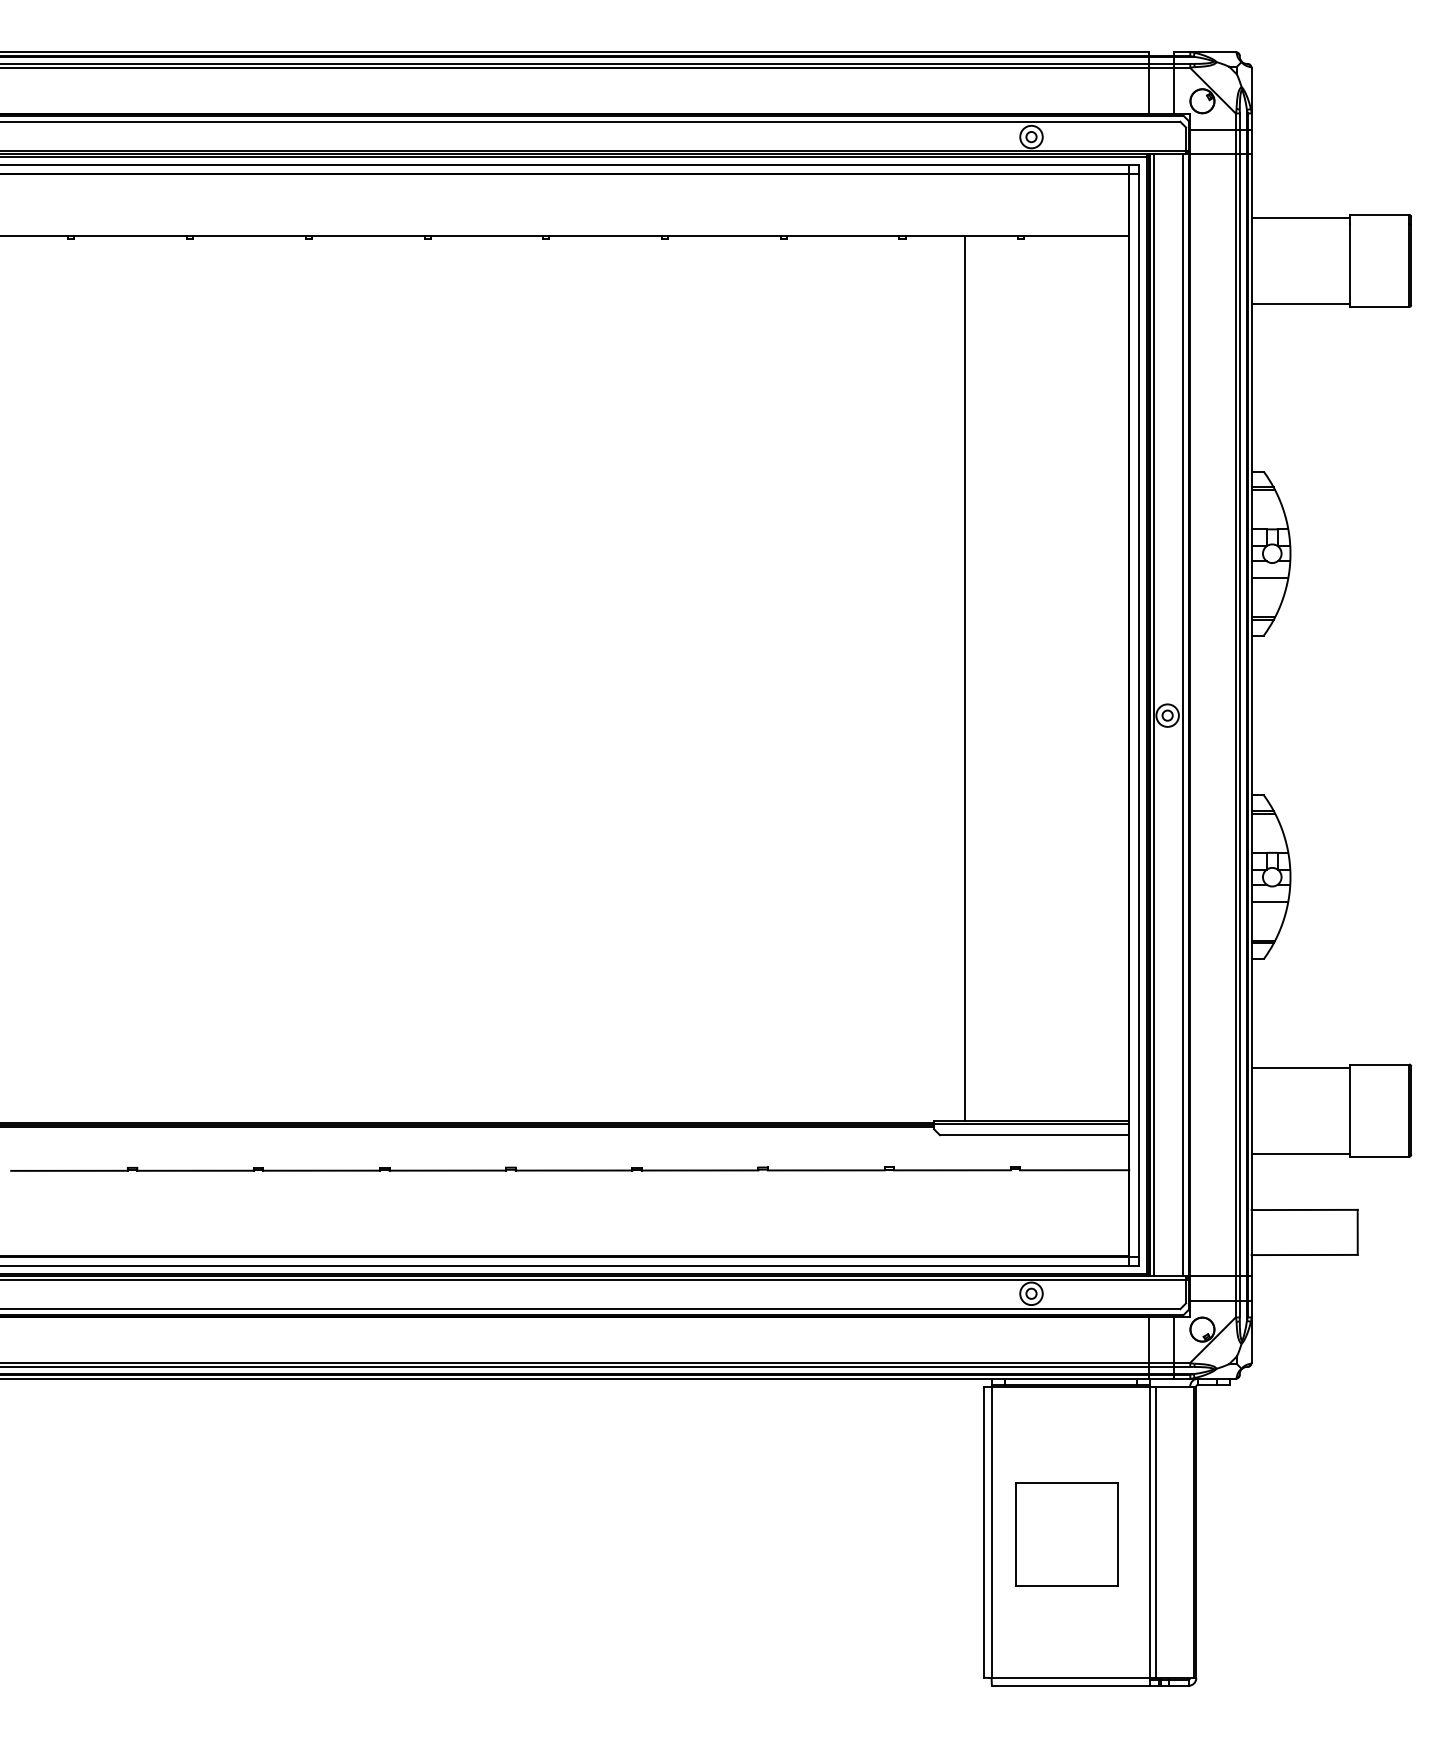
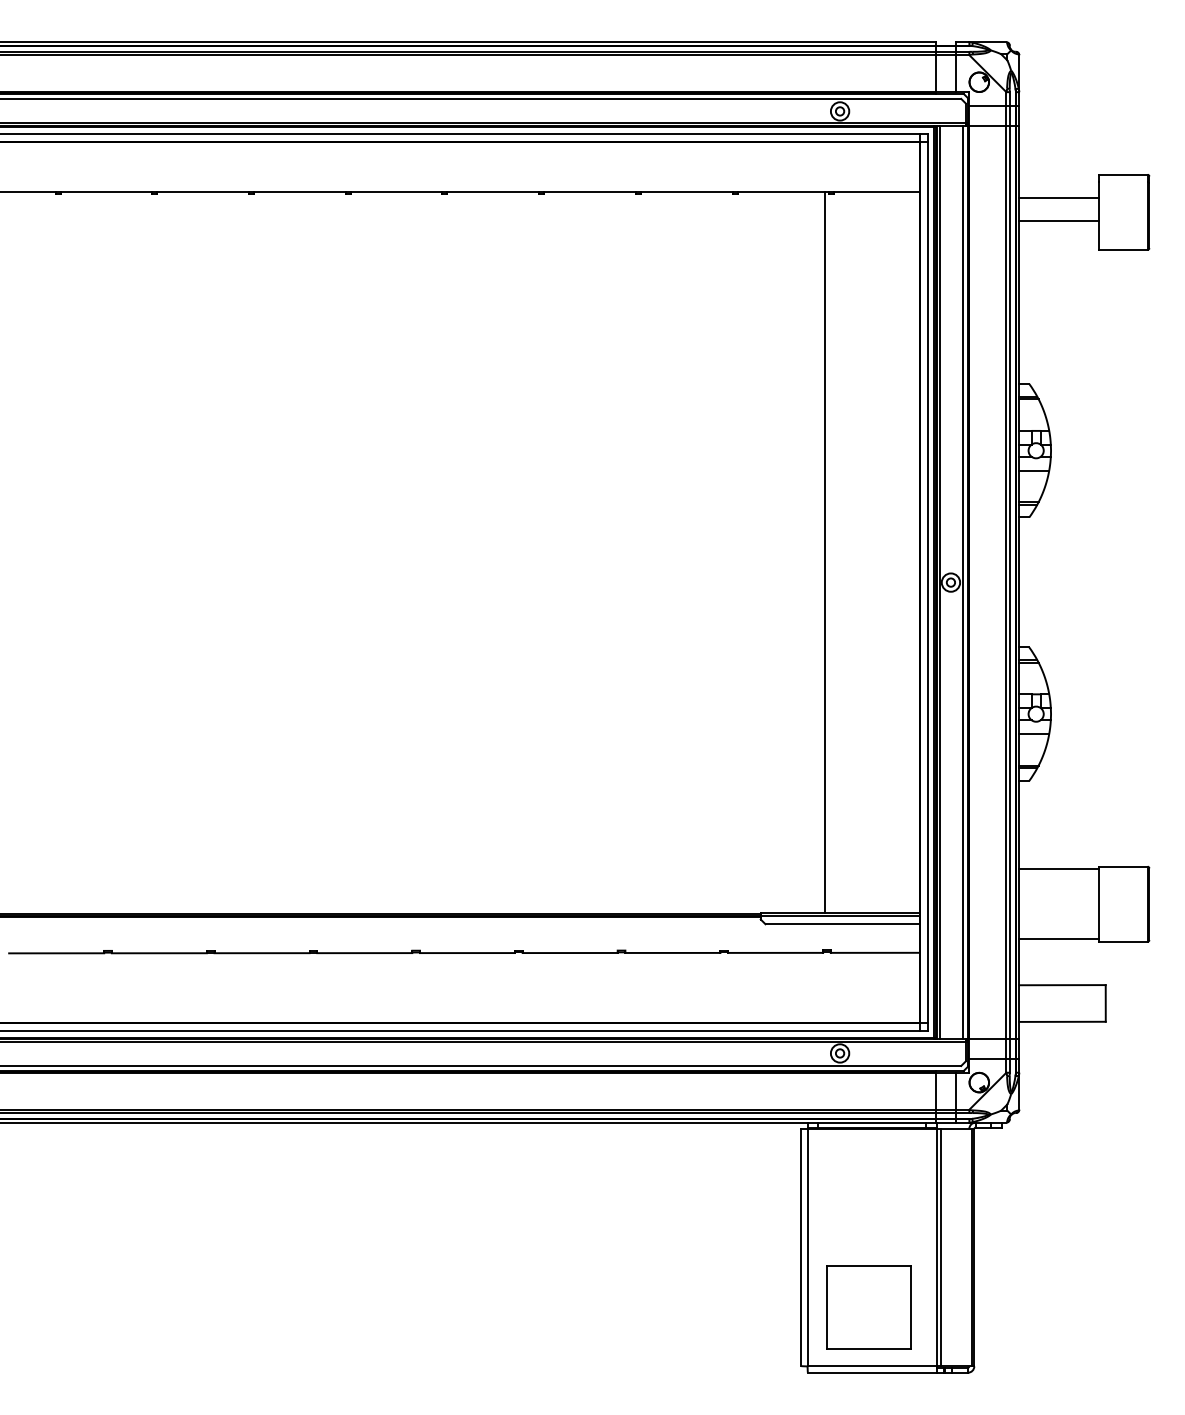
line: (1300, 217) -> (1059, 220), moved
line: (1300, 303) -> (1059, 198), moved
line: (964, 677) -> (824, 551), moved
part: (1066, 1534) -> (868, 1307), moved

